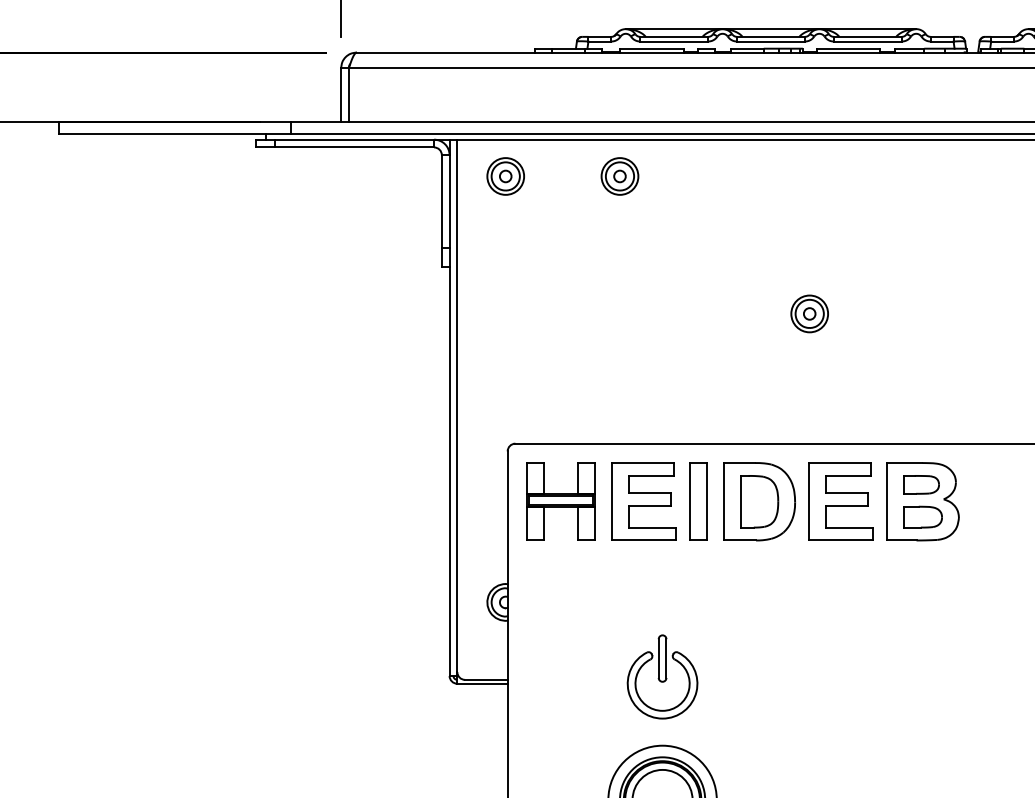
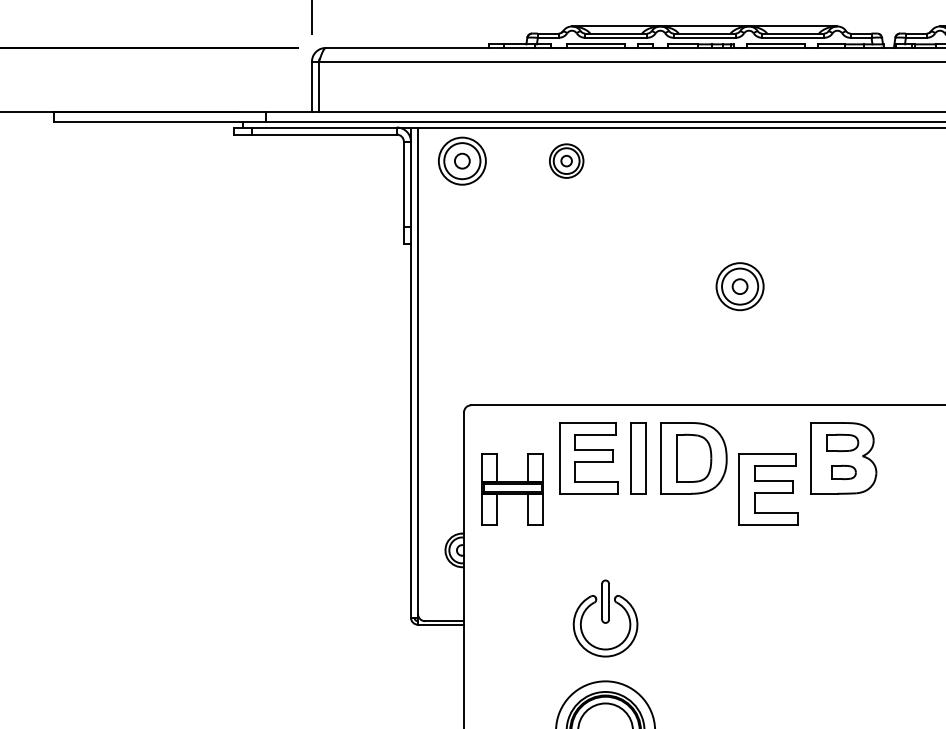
part: (504, 175) -> (461, 160), size x1.4
part: (809, 313) -> (739, 286), size x1.4
part: (560, 501) -> (512, 489), moved
part: (840, 501) -> (768, 489), moved
part: (922, 517) -> (843, 472), size x0.7

